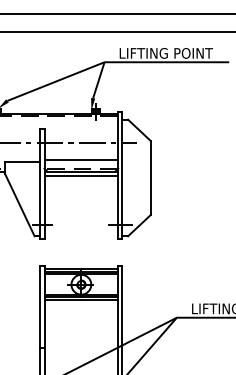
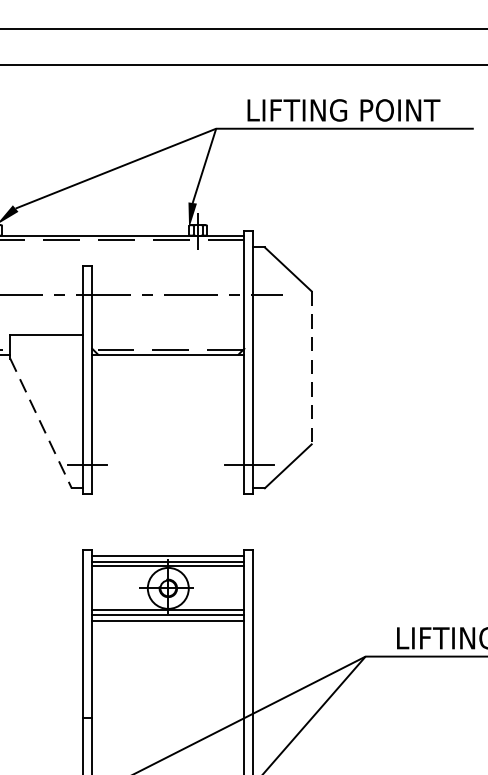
line: (81, 160) -> (168, 331), removed
line: (81, 175) -> (168, 362), removed
line: (150, 178) -> (311, 368), solid -> dashed
line: (19, 204) -> (40, 422), solid -> dashed

